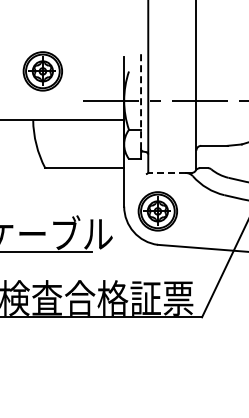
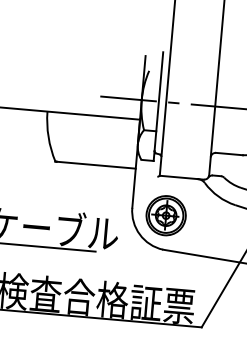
part: (42, 71) -> (61, 63), removed
line: (141, 100) -> (159, 101), dashed -> solid
line: (166, 172) -> (178, 176), dashed -> solid

